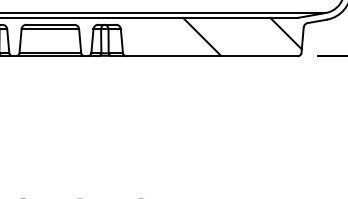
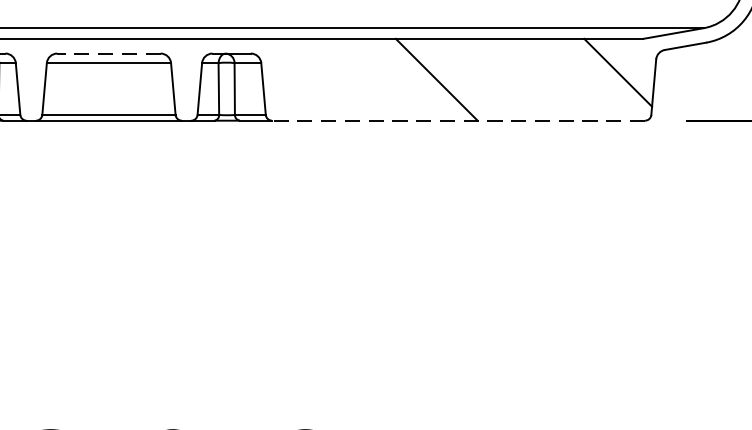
line: (50, 24) -> (109, 53), solid -> dashed
line: (211, 55) -> (456, 119), solid -> dashed

